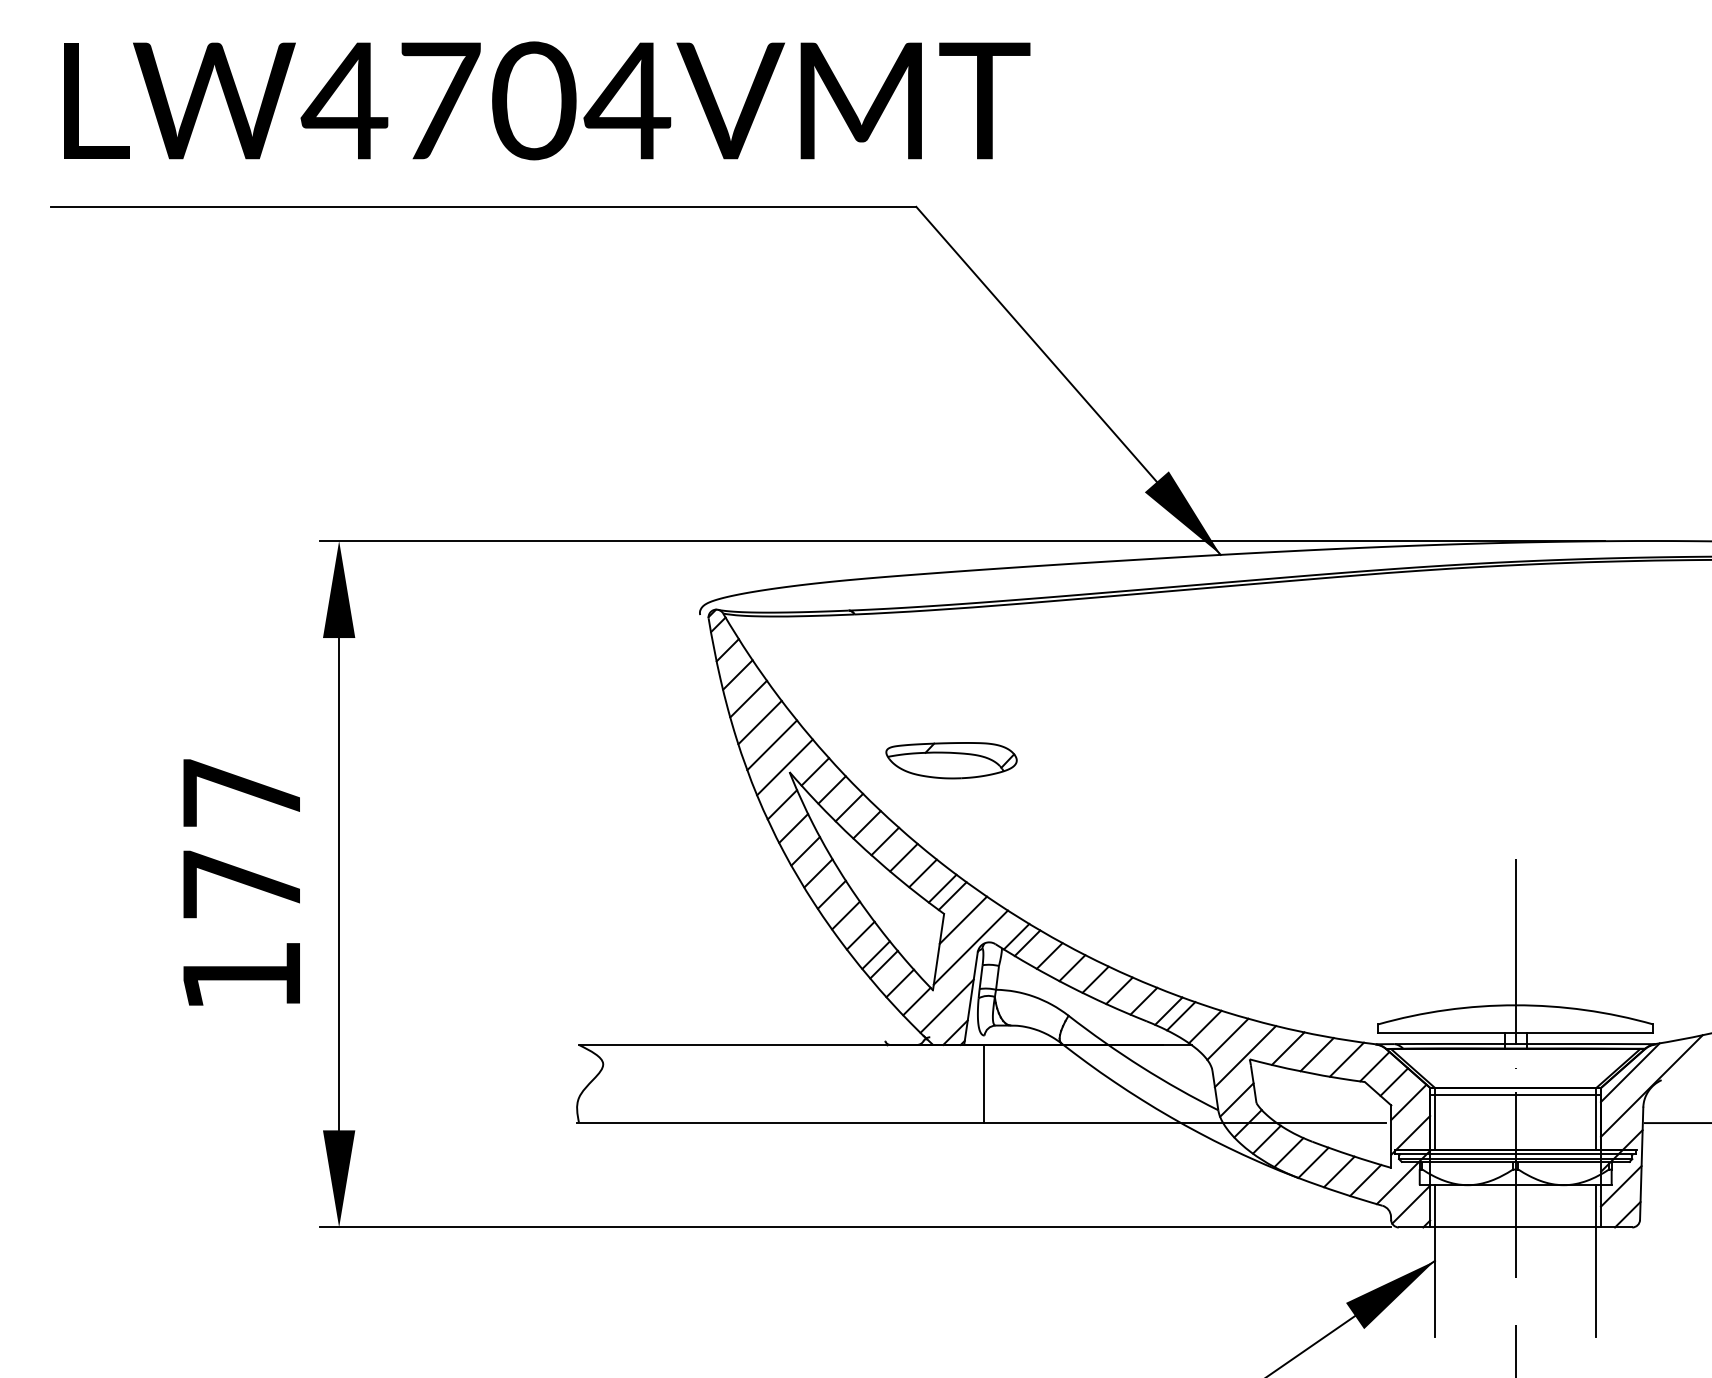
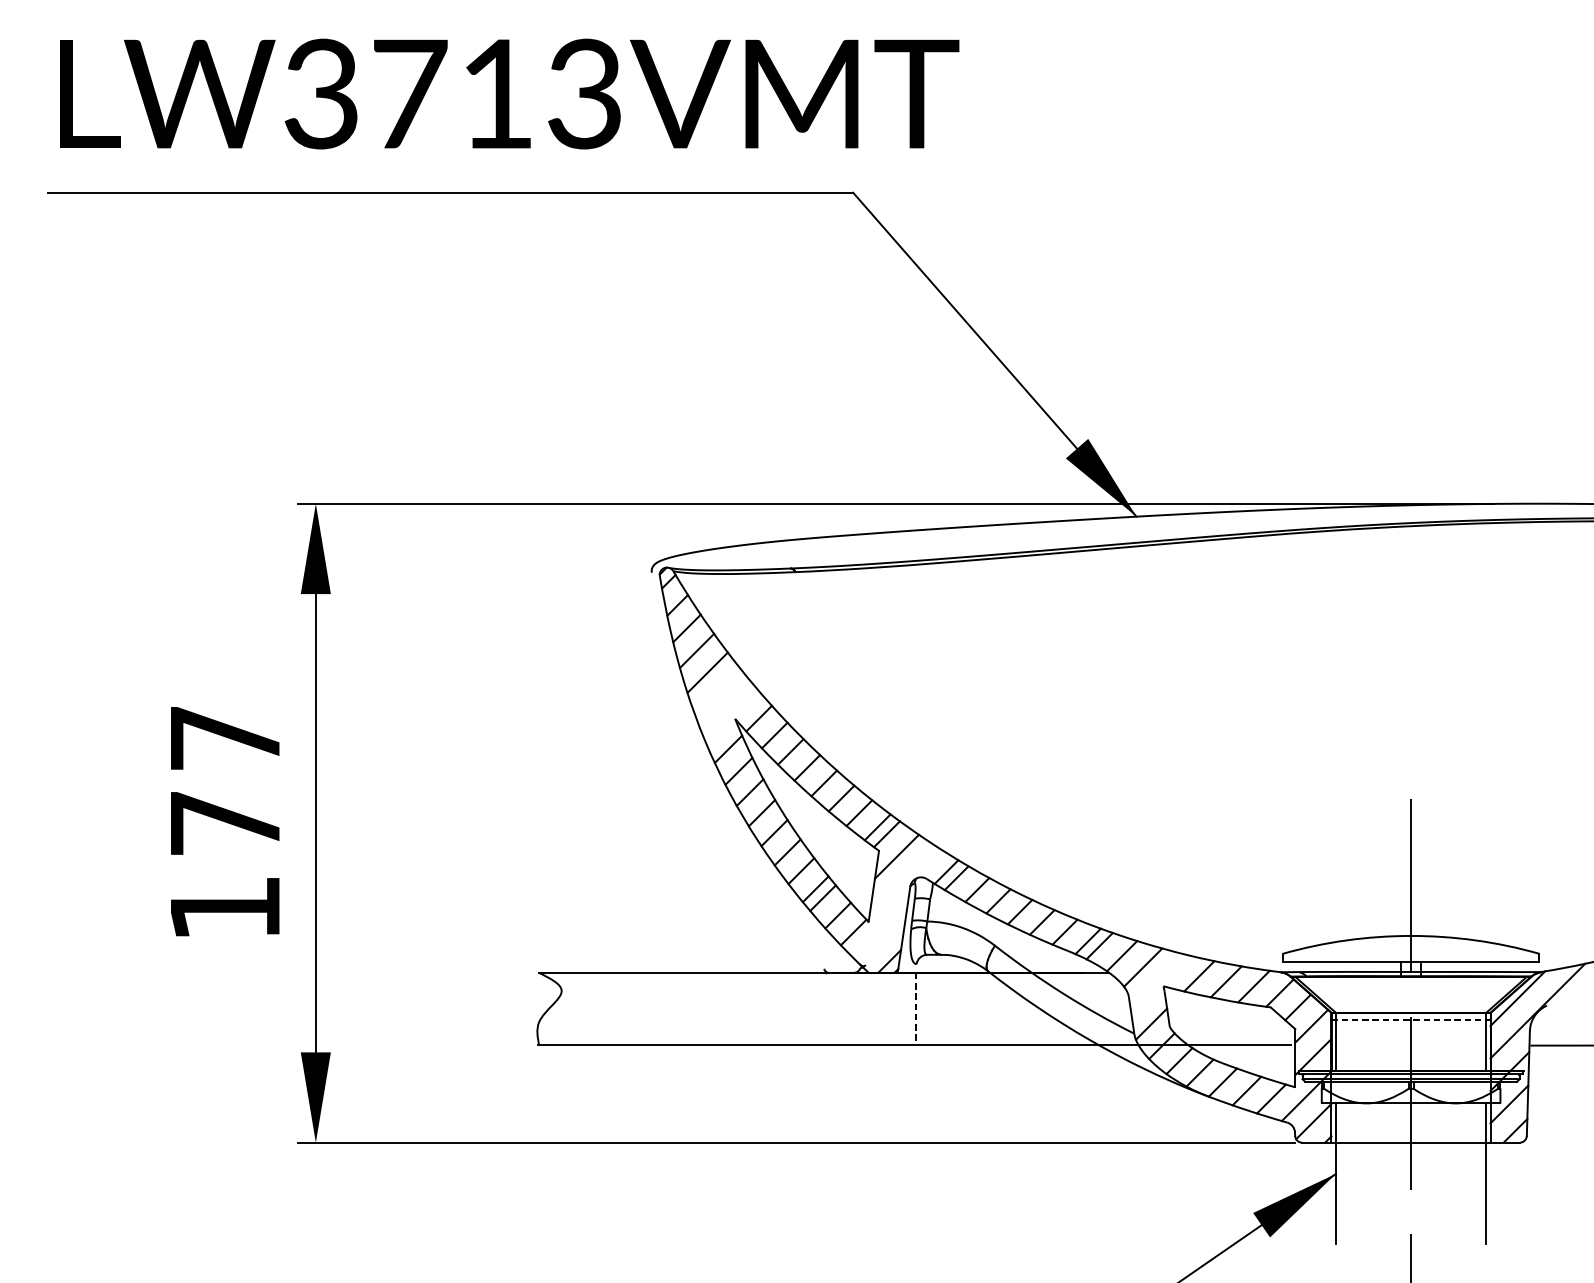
text: (485, 100) -> (452, 93), W4704VMT -> W3713VMT
line: (772, 745) -> (719, 694), removed
part: (951, 760) -> (885, 708), removed
line: (784, 767) -> (730, 714), removed
line: (970, 947) -> (903, 882), removed
line: (946, 1005) -> (881, 936), removed
line: (1245, 1056) -> (1159, 983), removed
line: (983, 1083) -> (915, 1008), solid -> dashed
line: (1516, 1095) -> (1411, 1019), solid -> dashed

